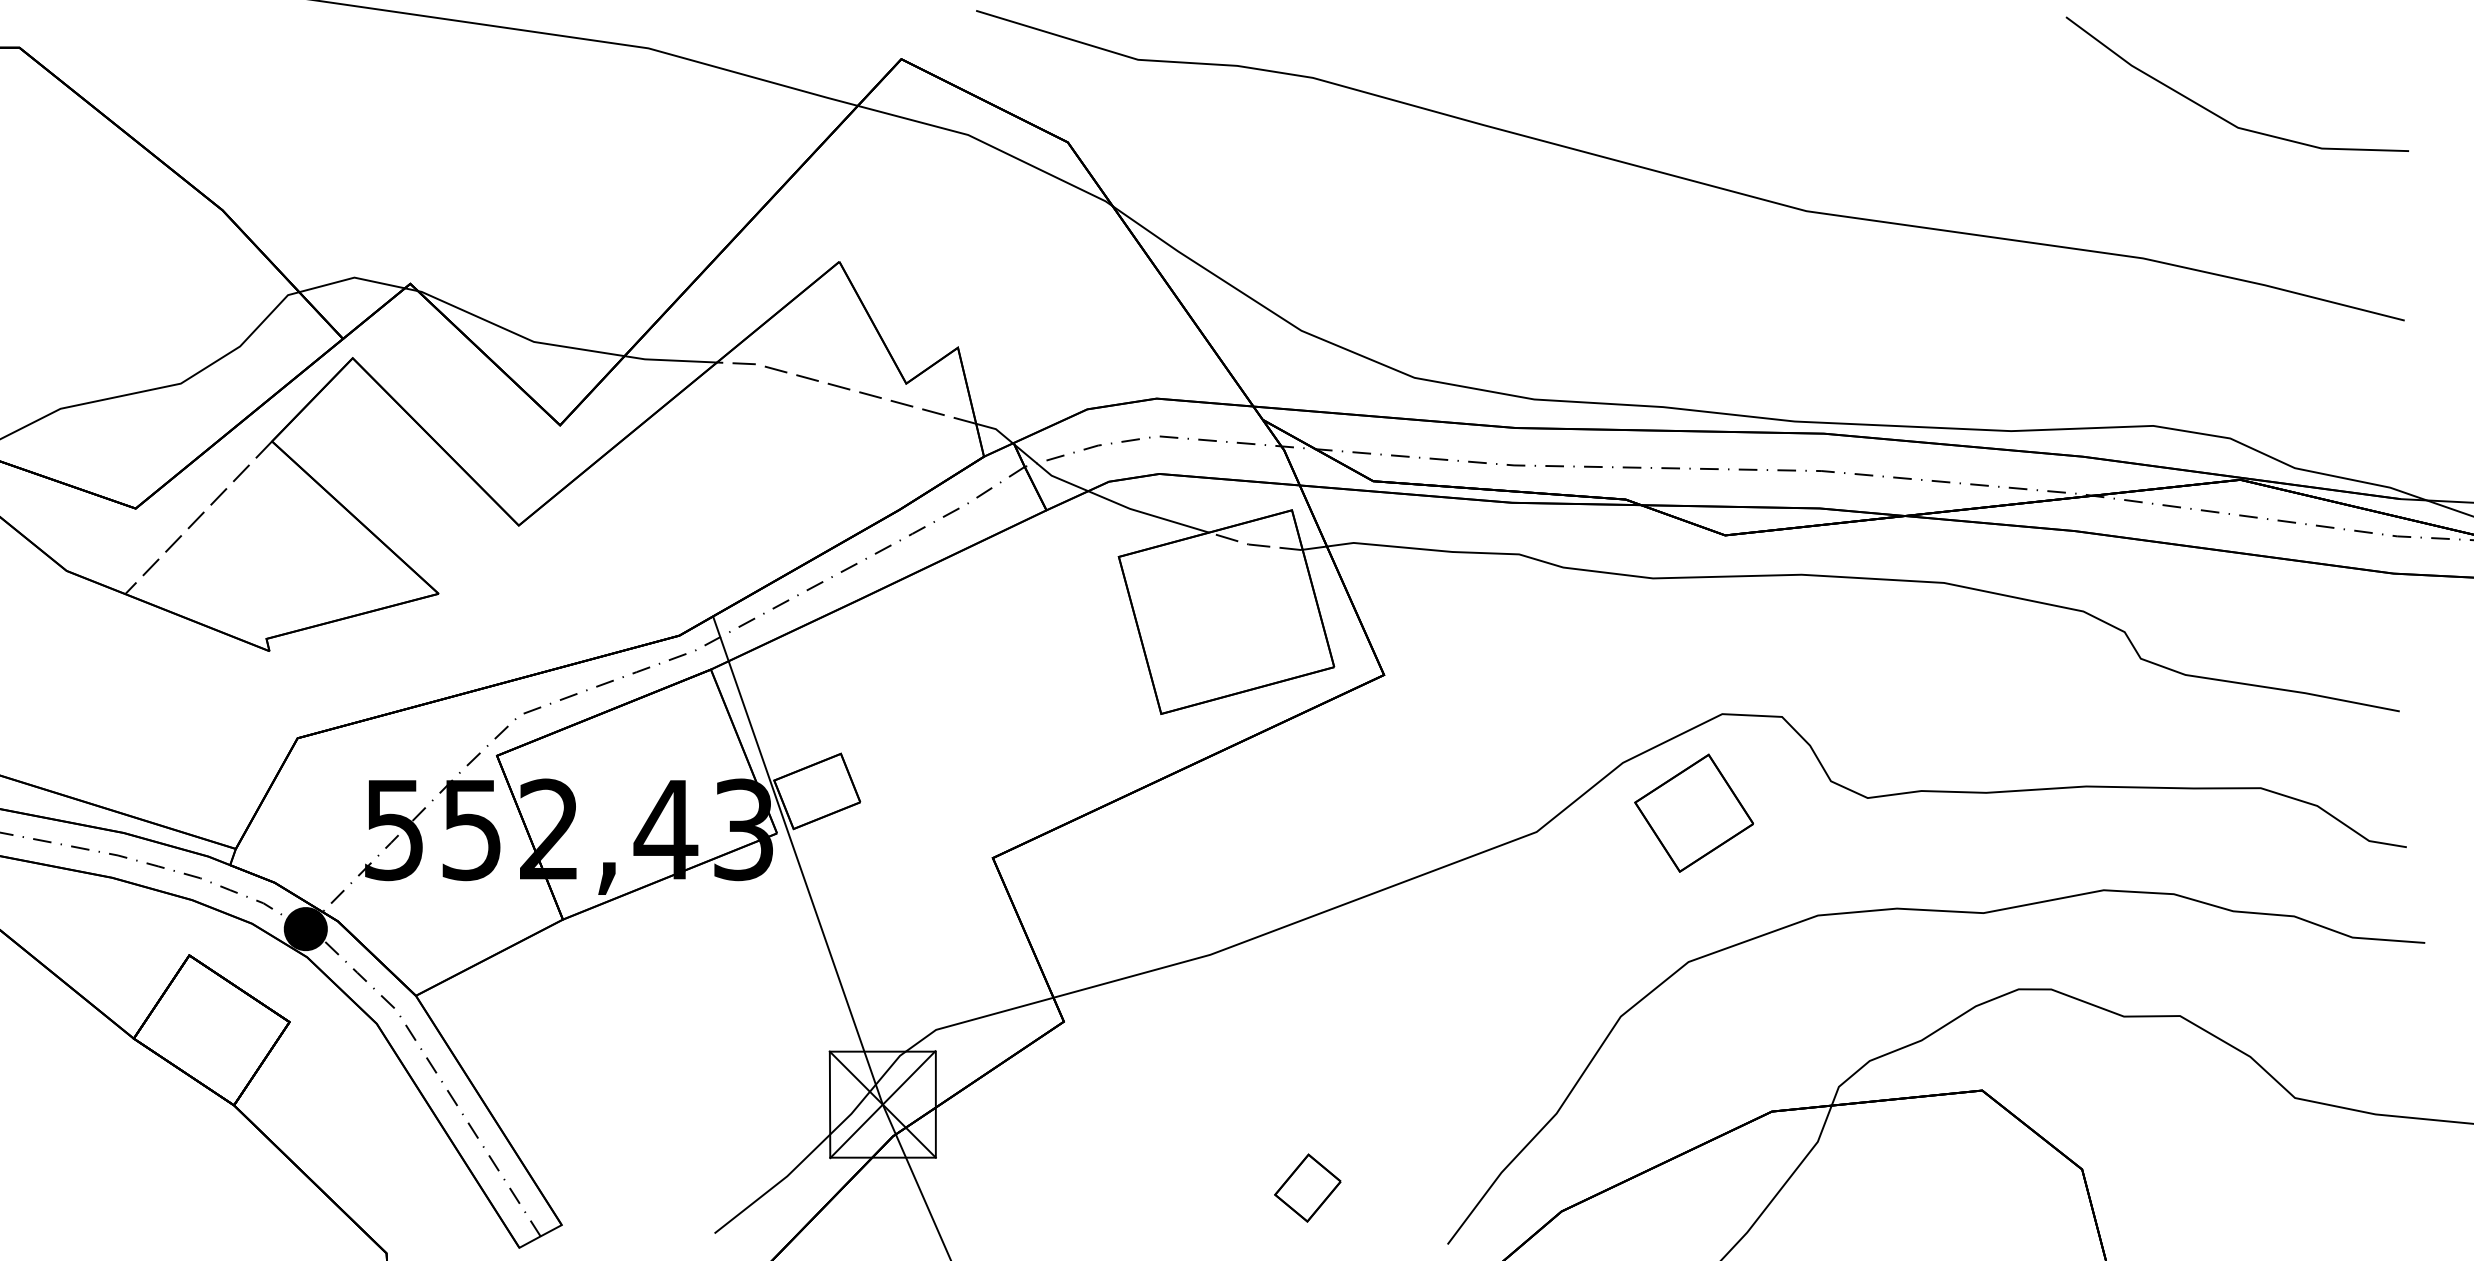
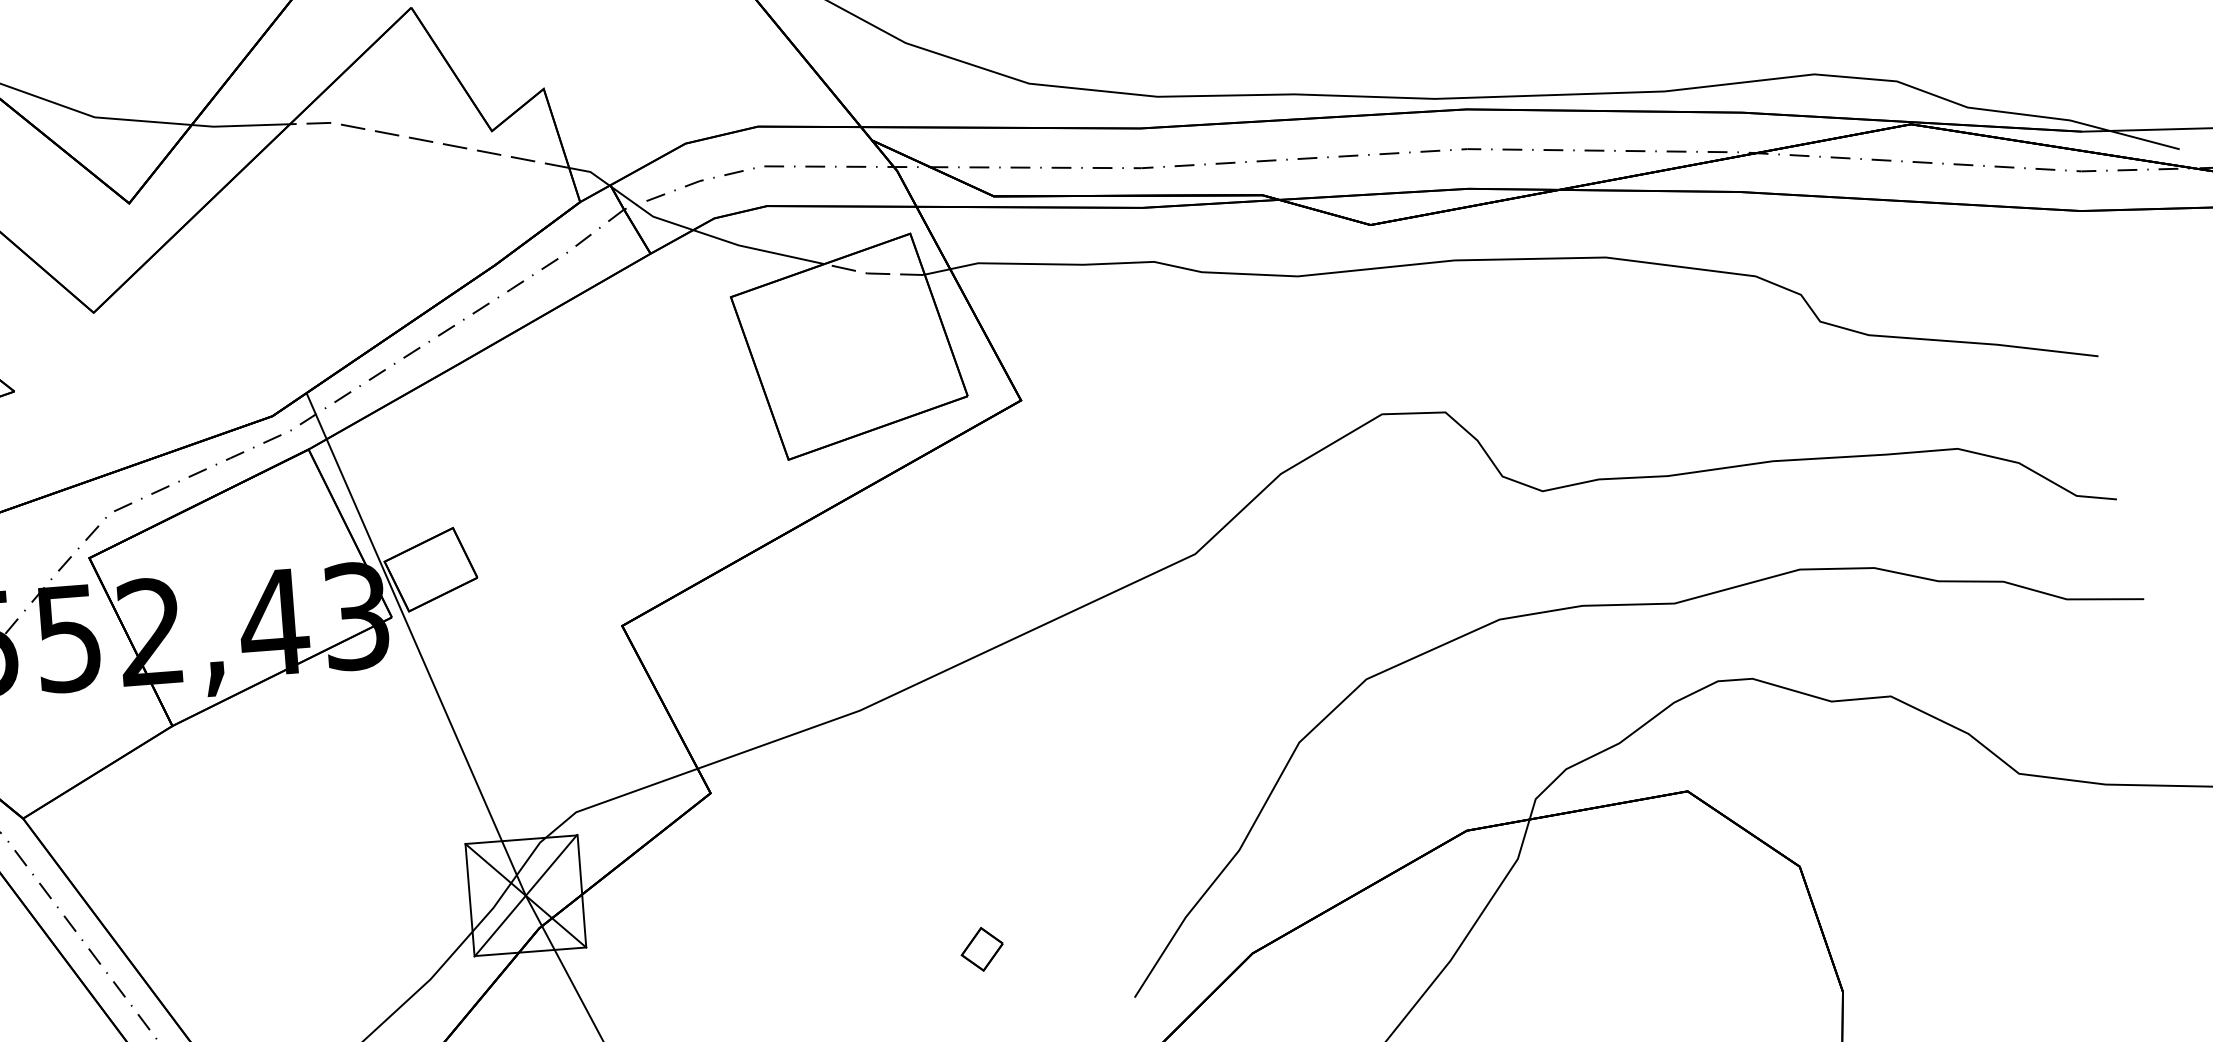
part: (1693, 812) -> (1359, 520), removed
part: (1307, 1187) -> (981, 948), size x0.6

